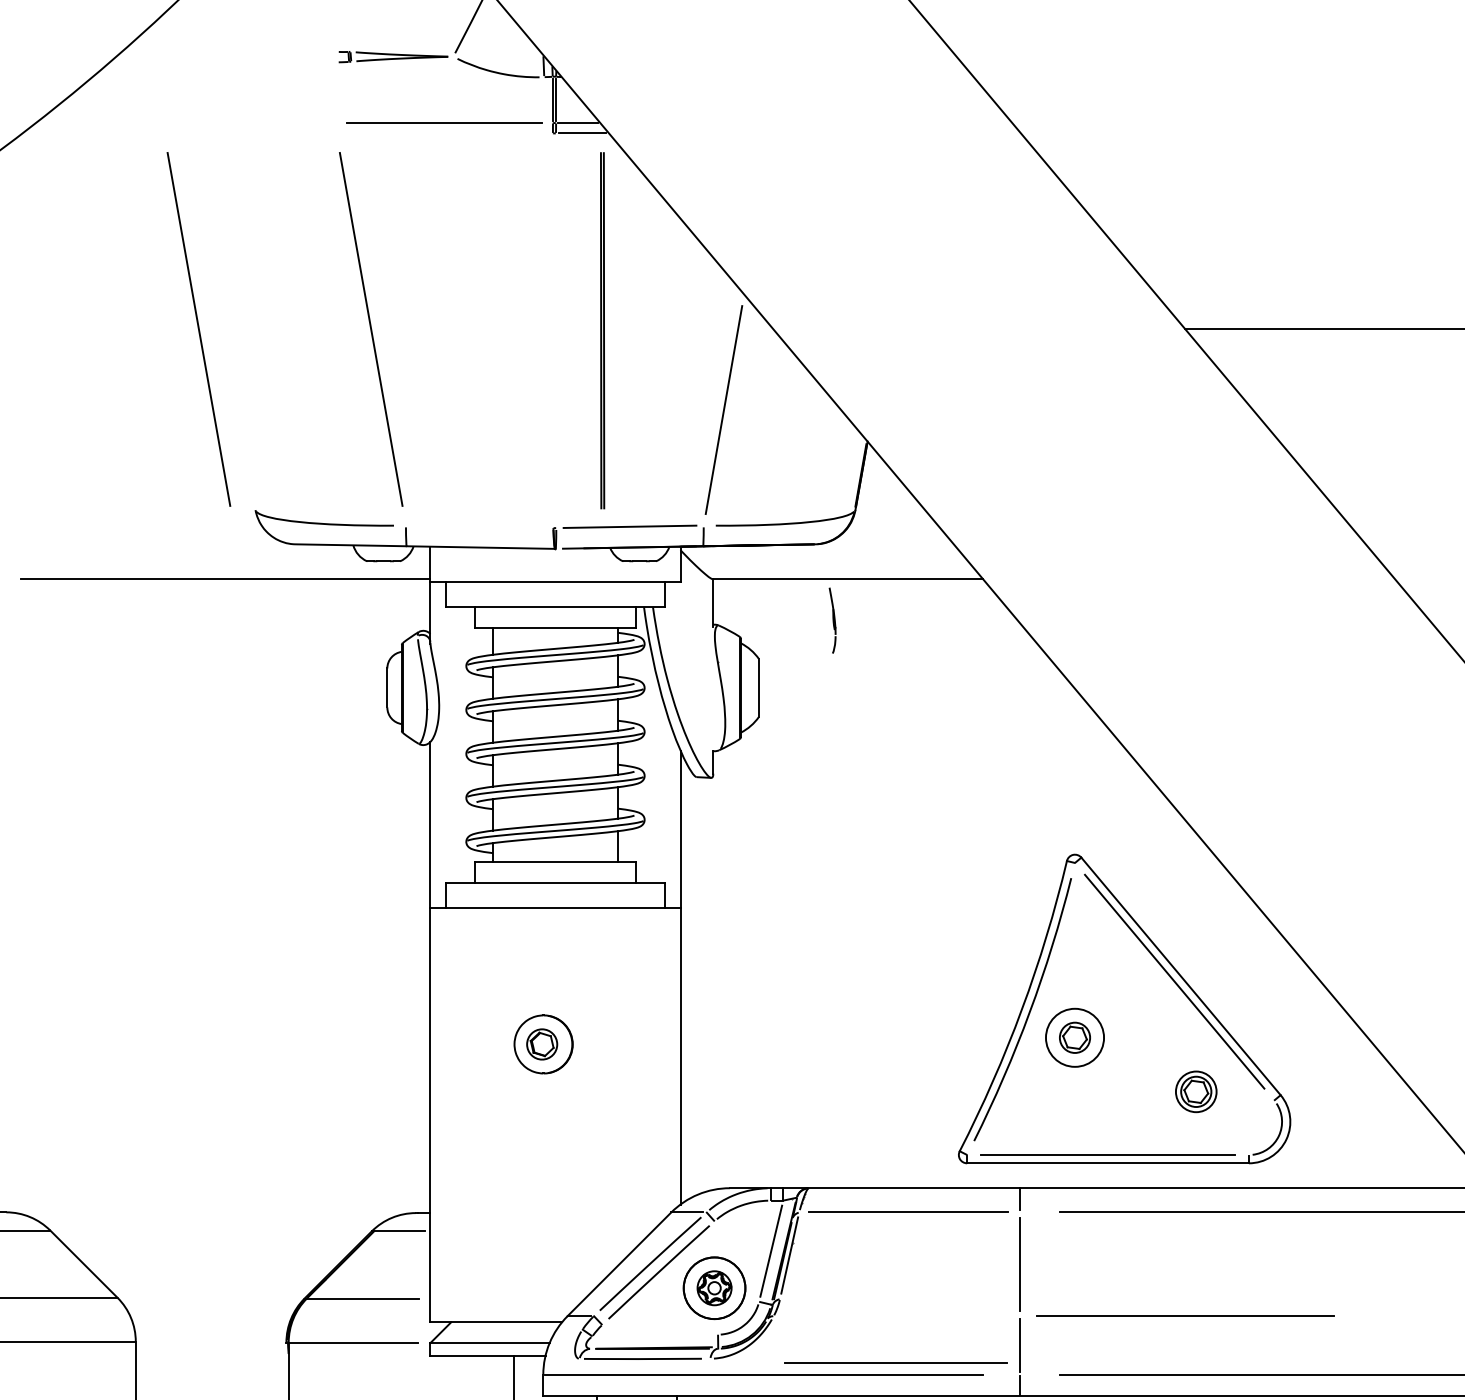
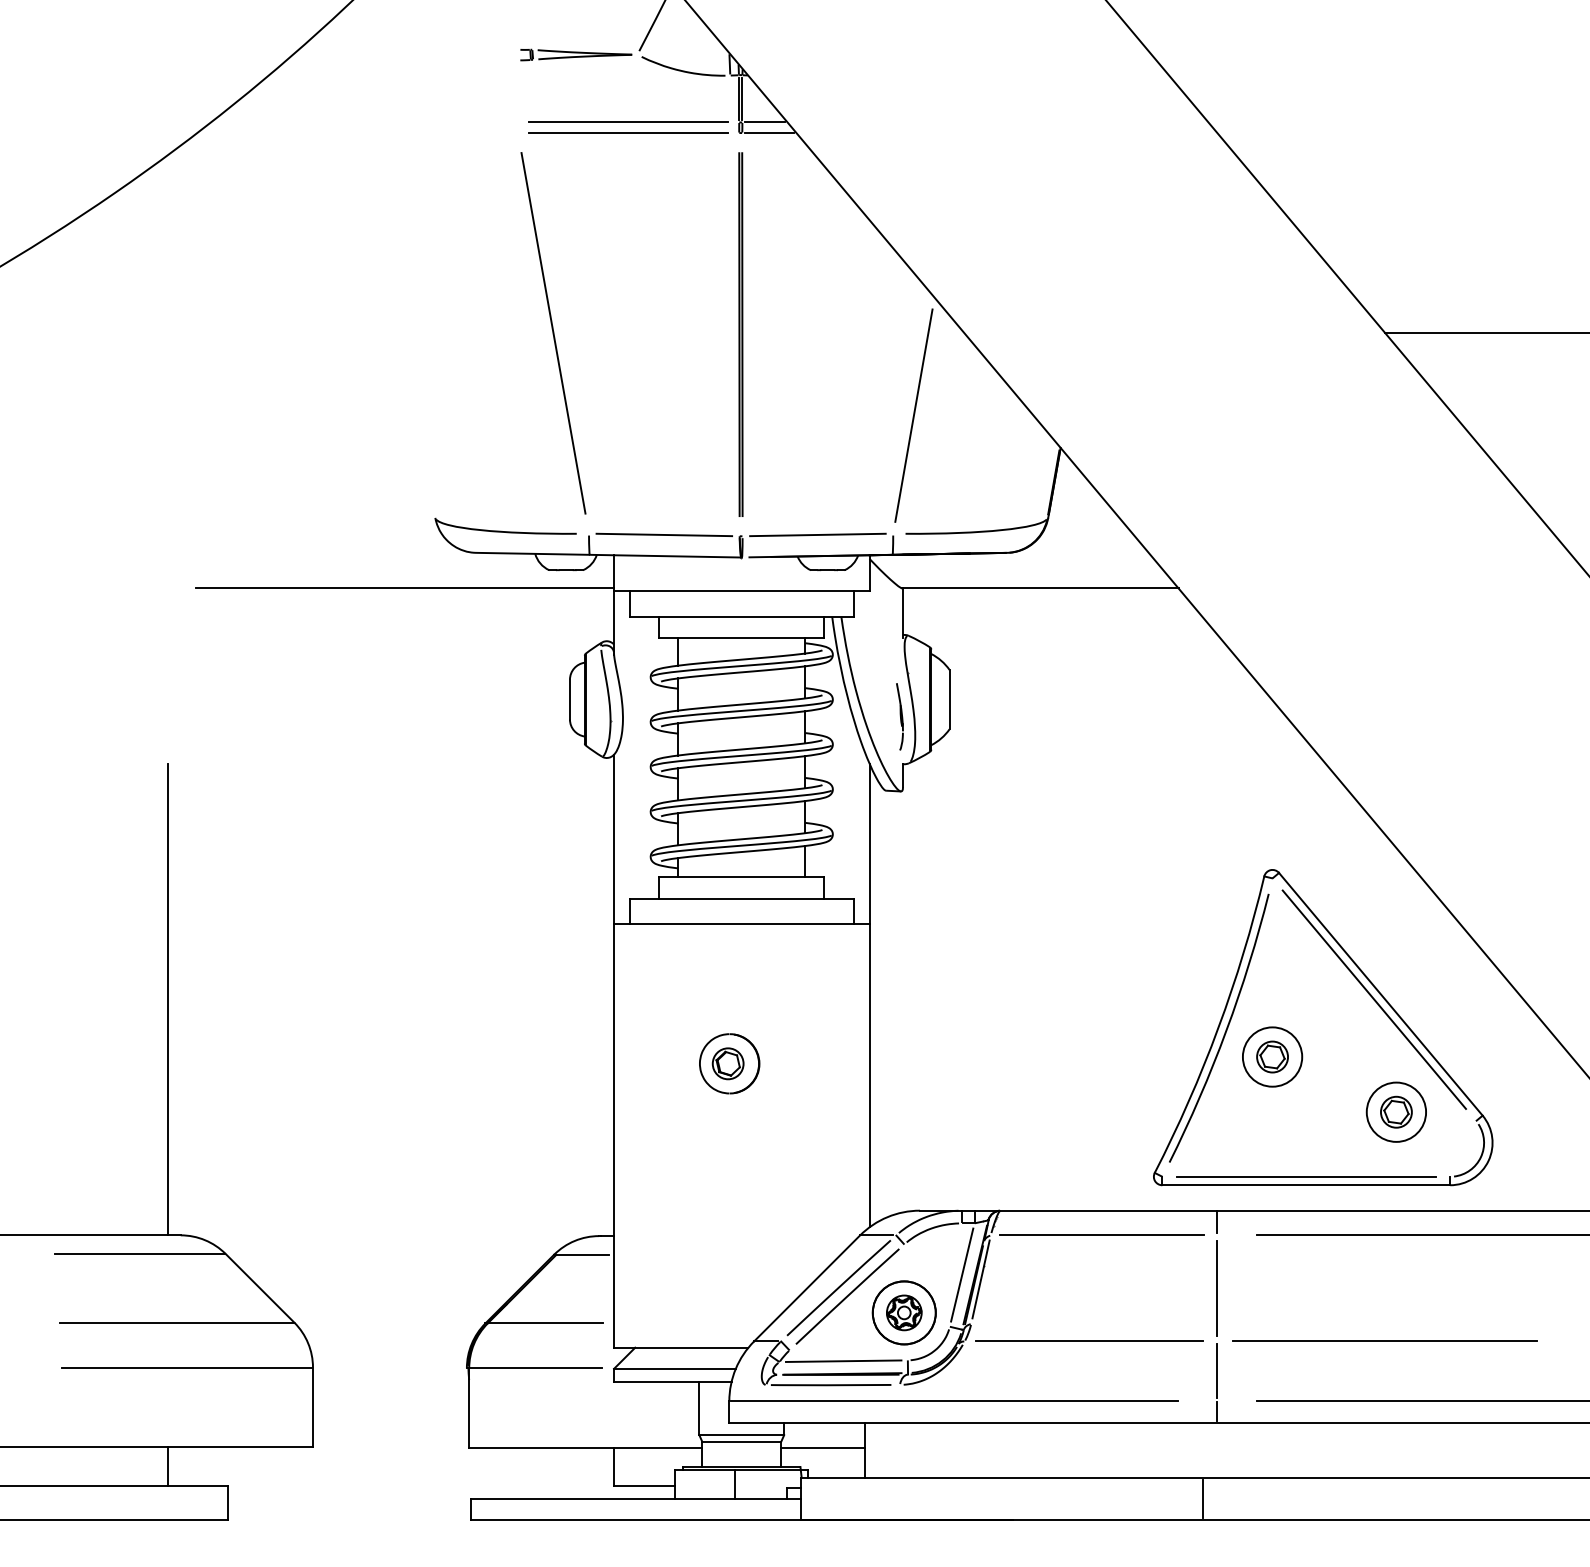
line: (444, 132) -> (628, 132), added
line: (198, 329) -> (377, 333), removed
part: (602, 330) -> (740, 334), moved
line: (479, 526) -> (664, 534), added
part: (832, 620) -> (899, 716), moved
circle: (1196, 1091) -> (1396, 1111), size x1.43
line: (655, 1334) -> (843, 1360), added
line: (895, 1362) -> (1089, 1340), moved

